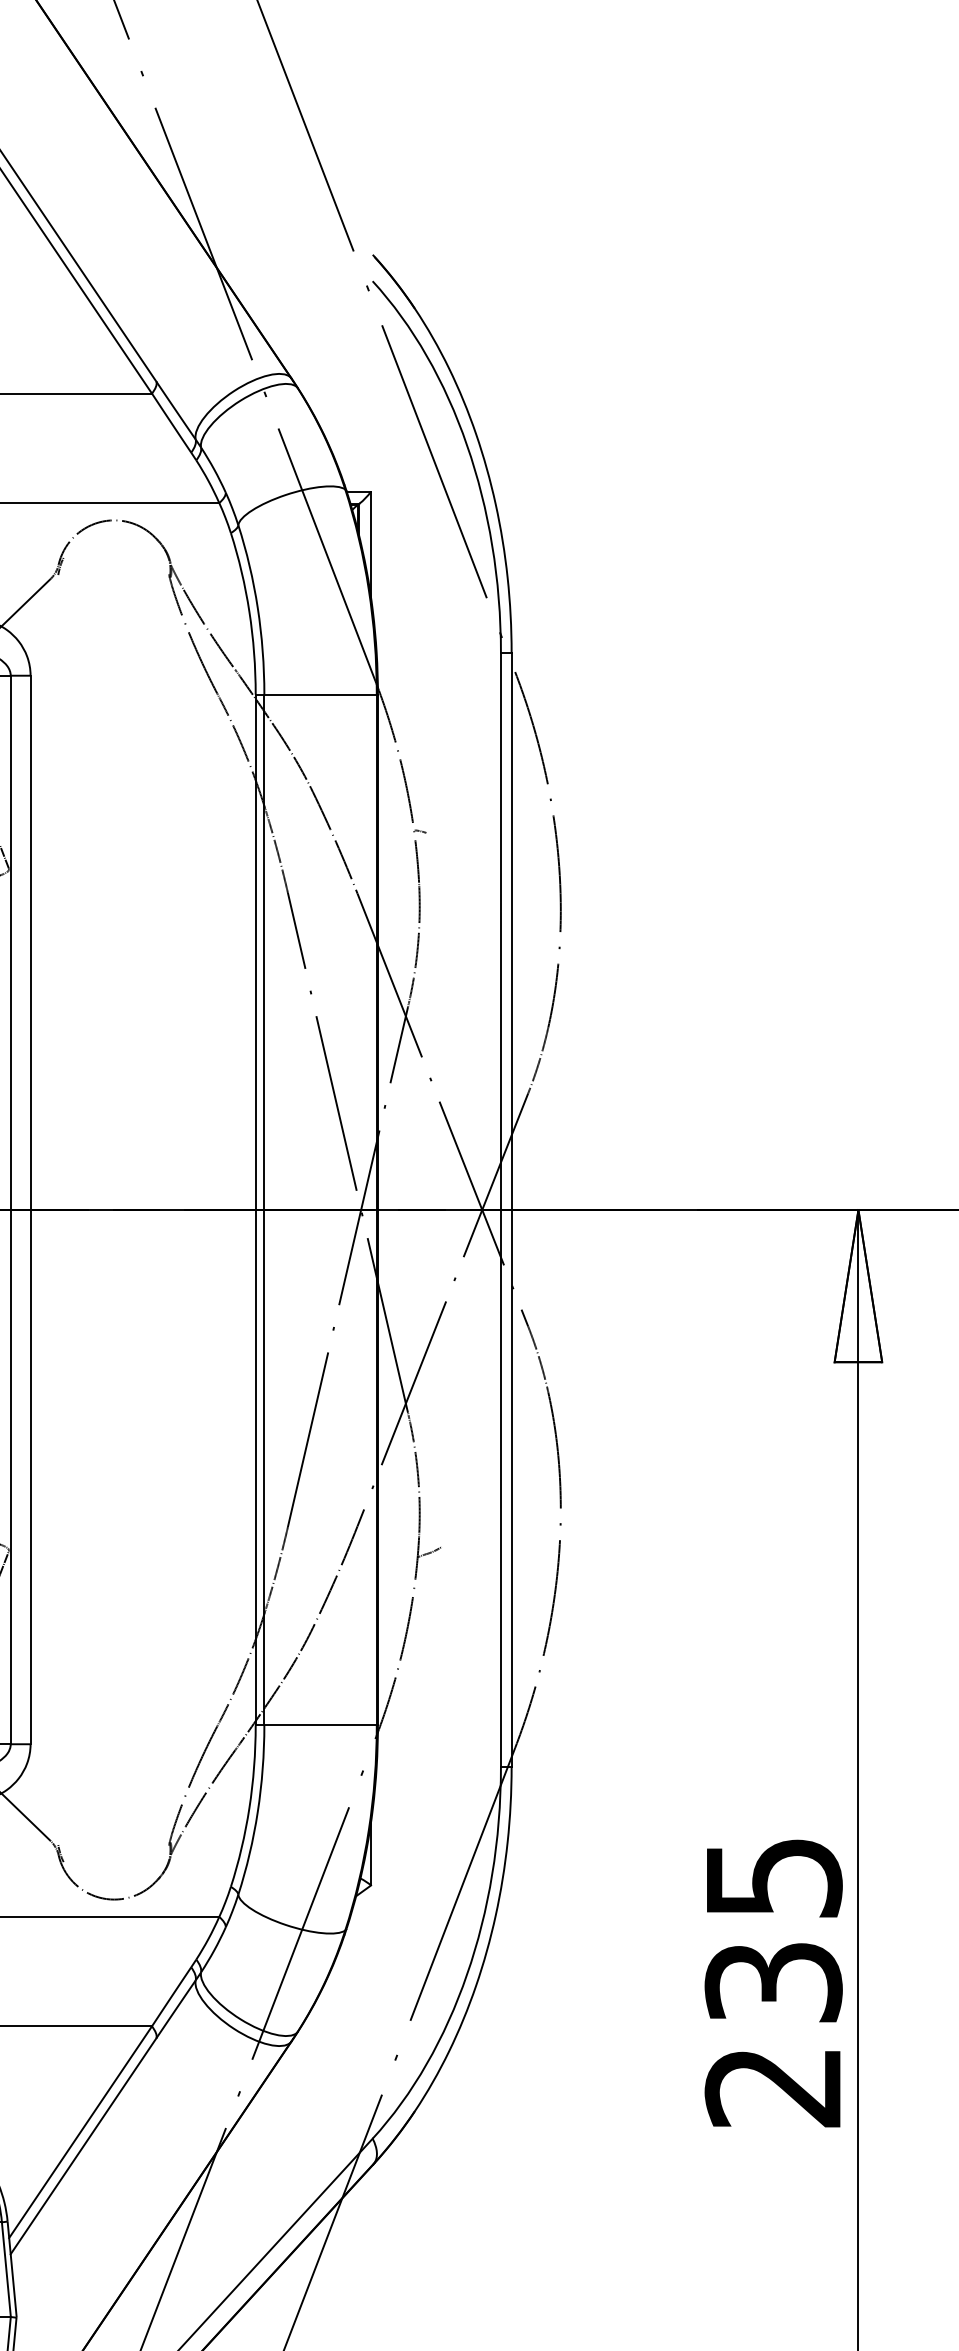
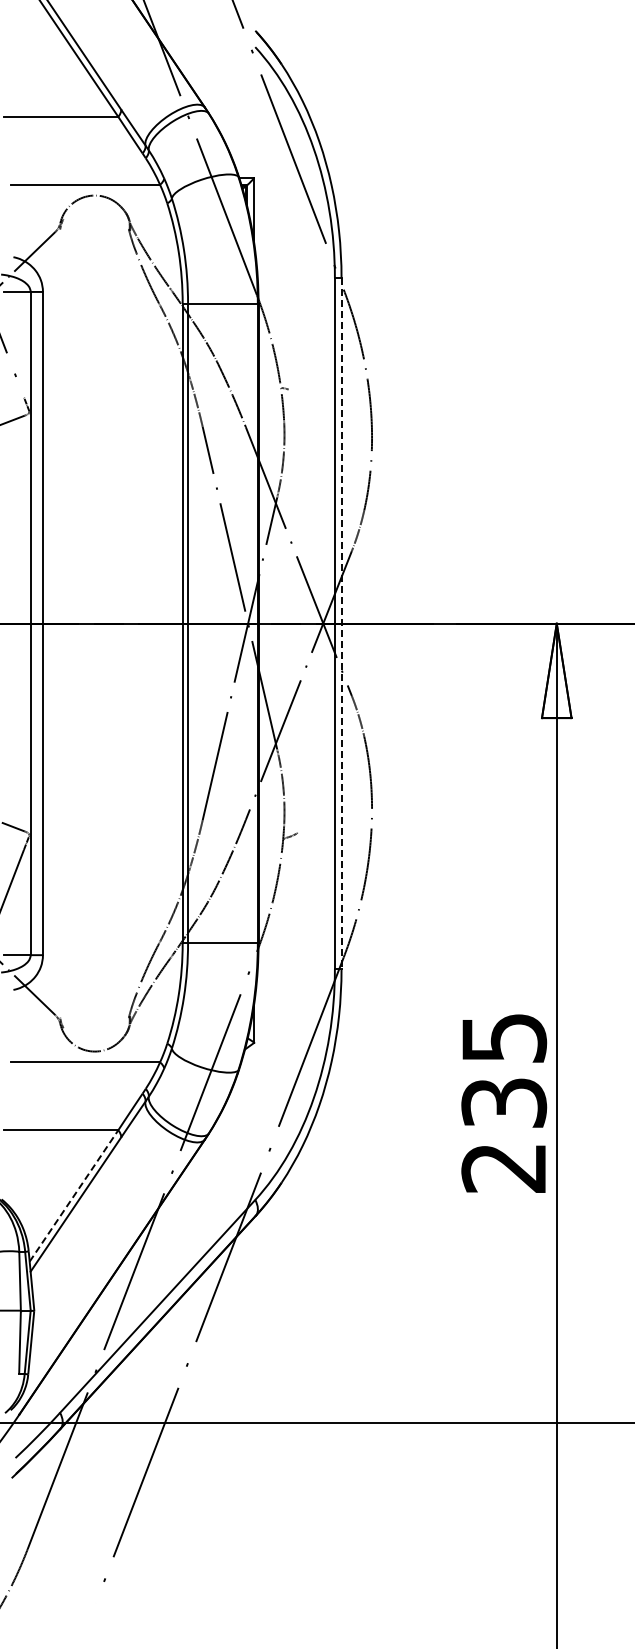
line: (511, 1209) -> (341, 623), solid -> dashed
line: (81, 2131) -> (74, 1195), solid -> dashed

